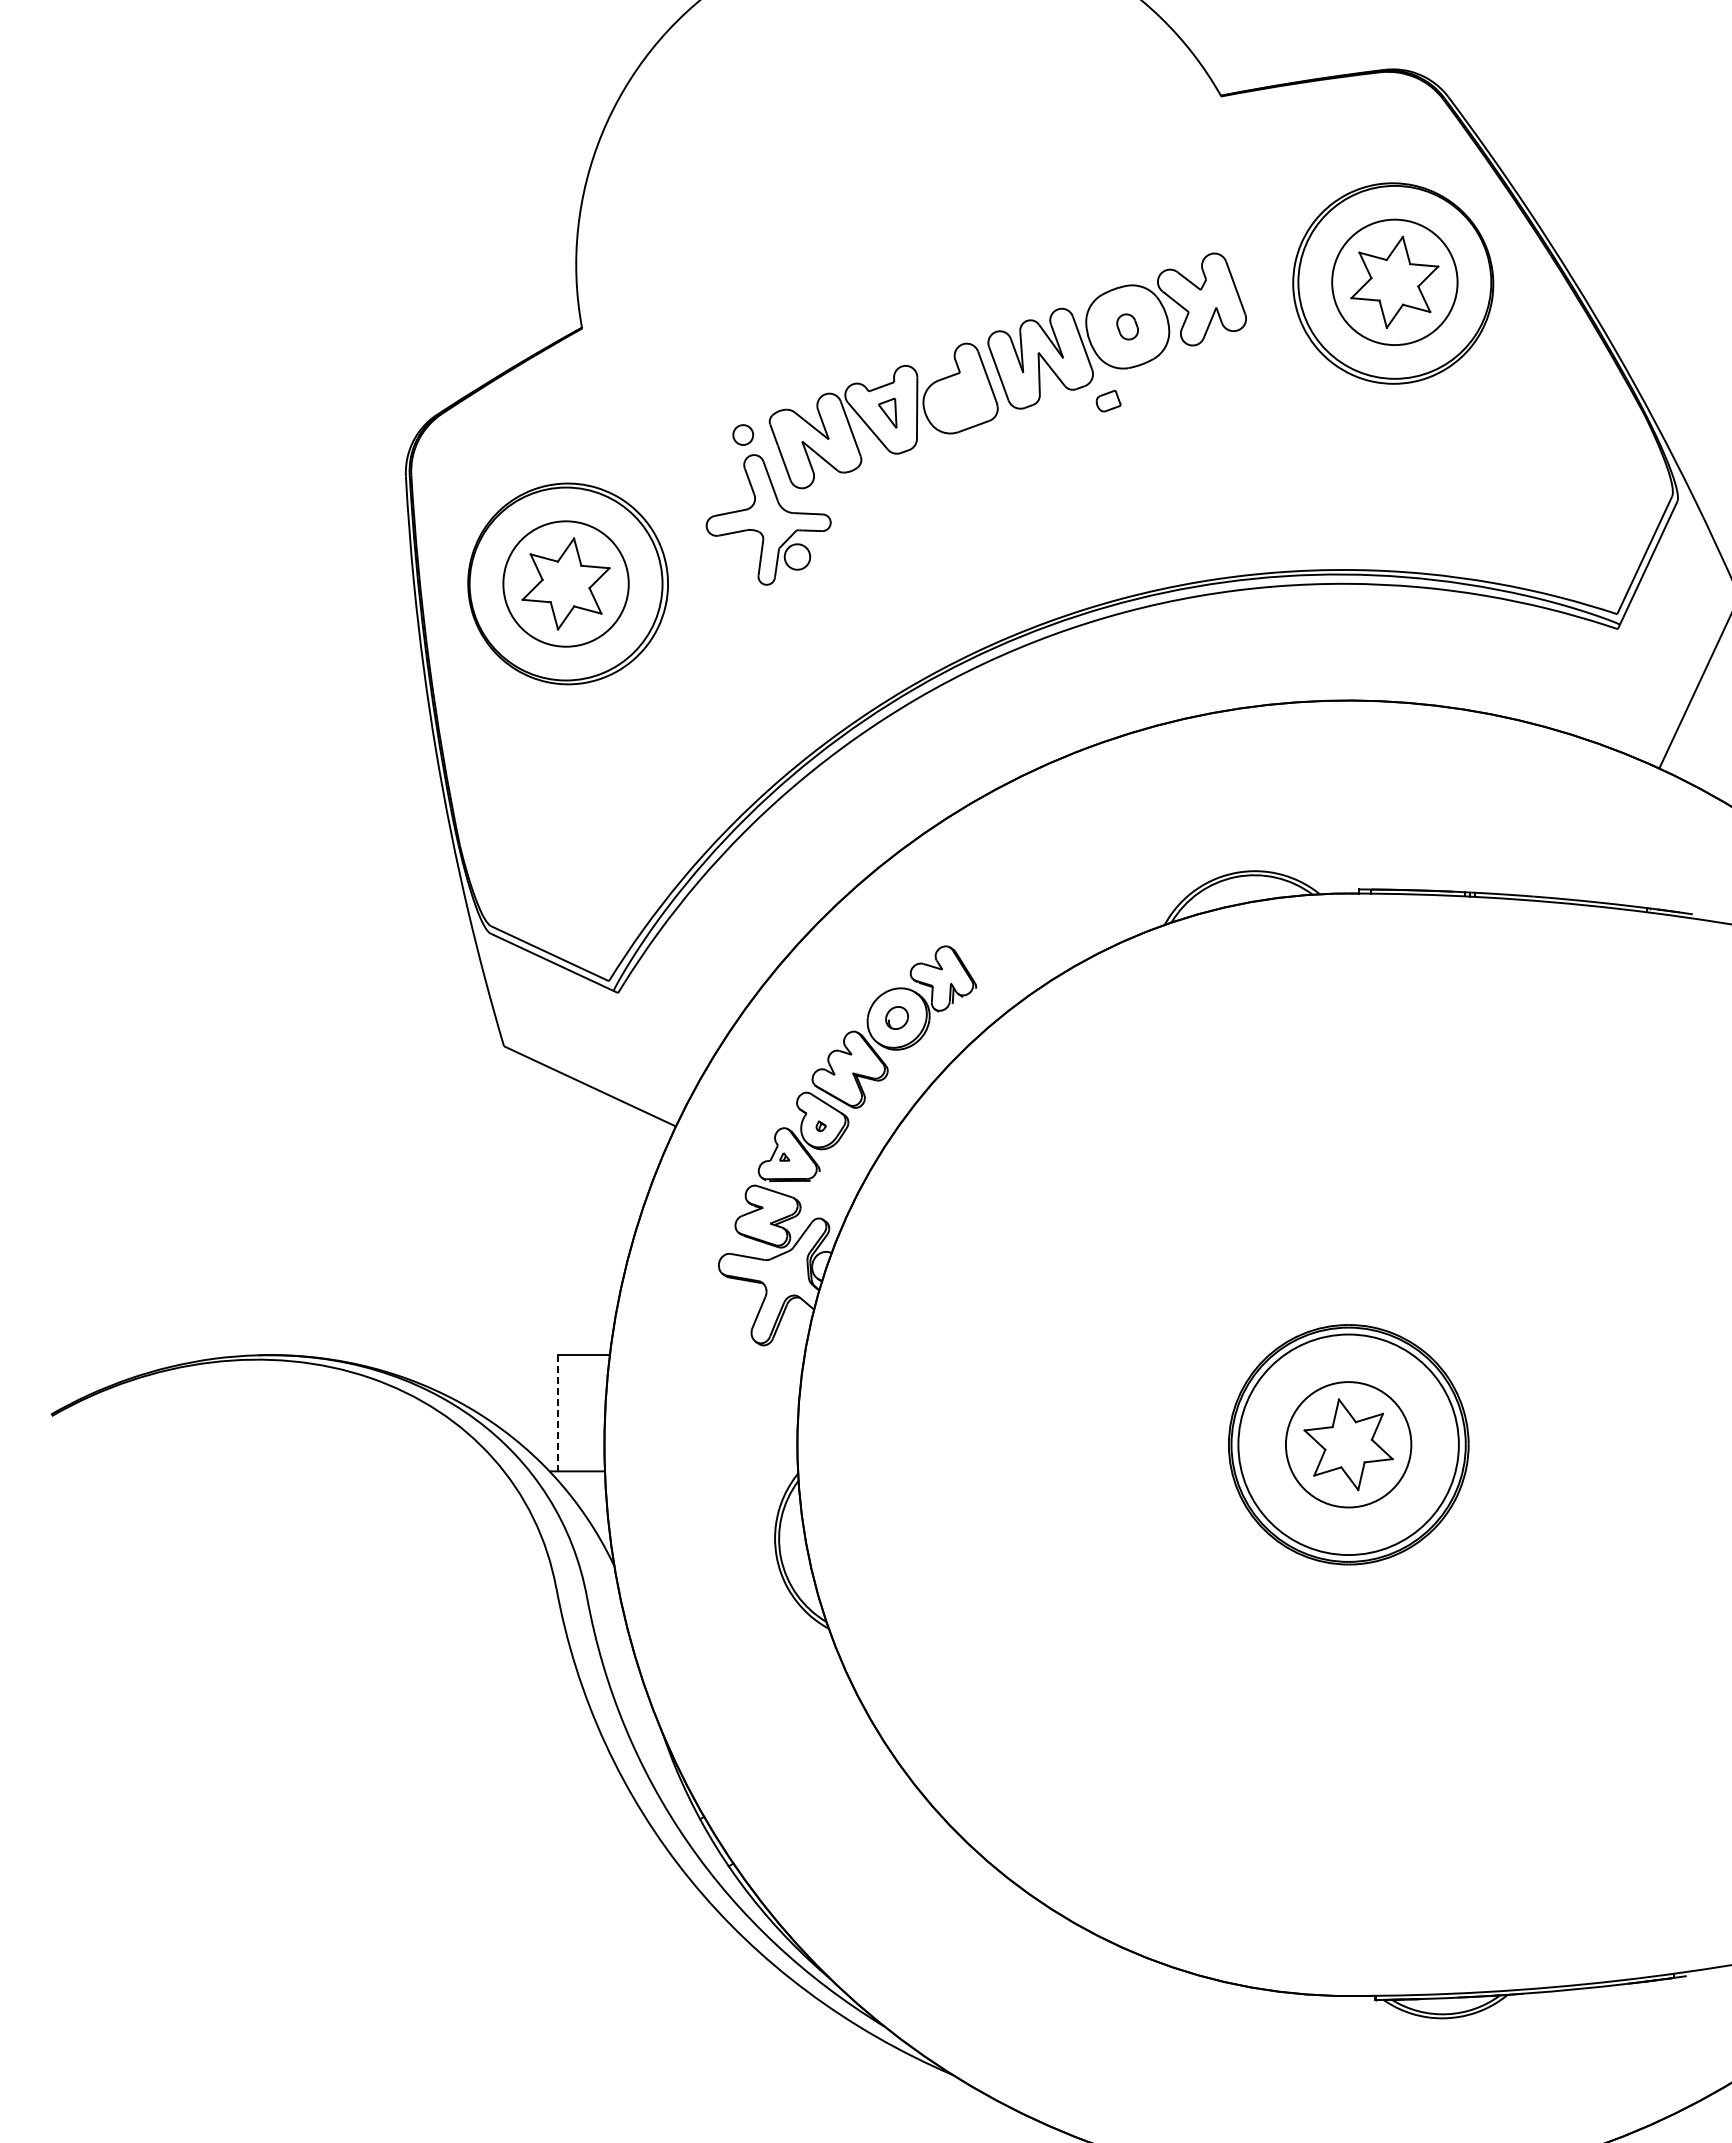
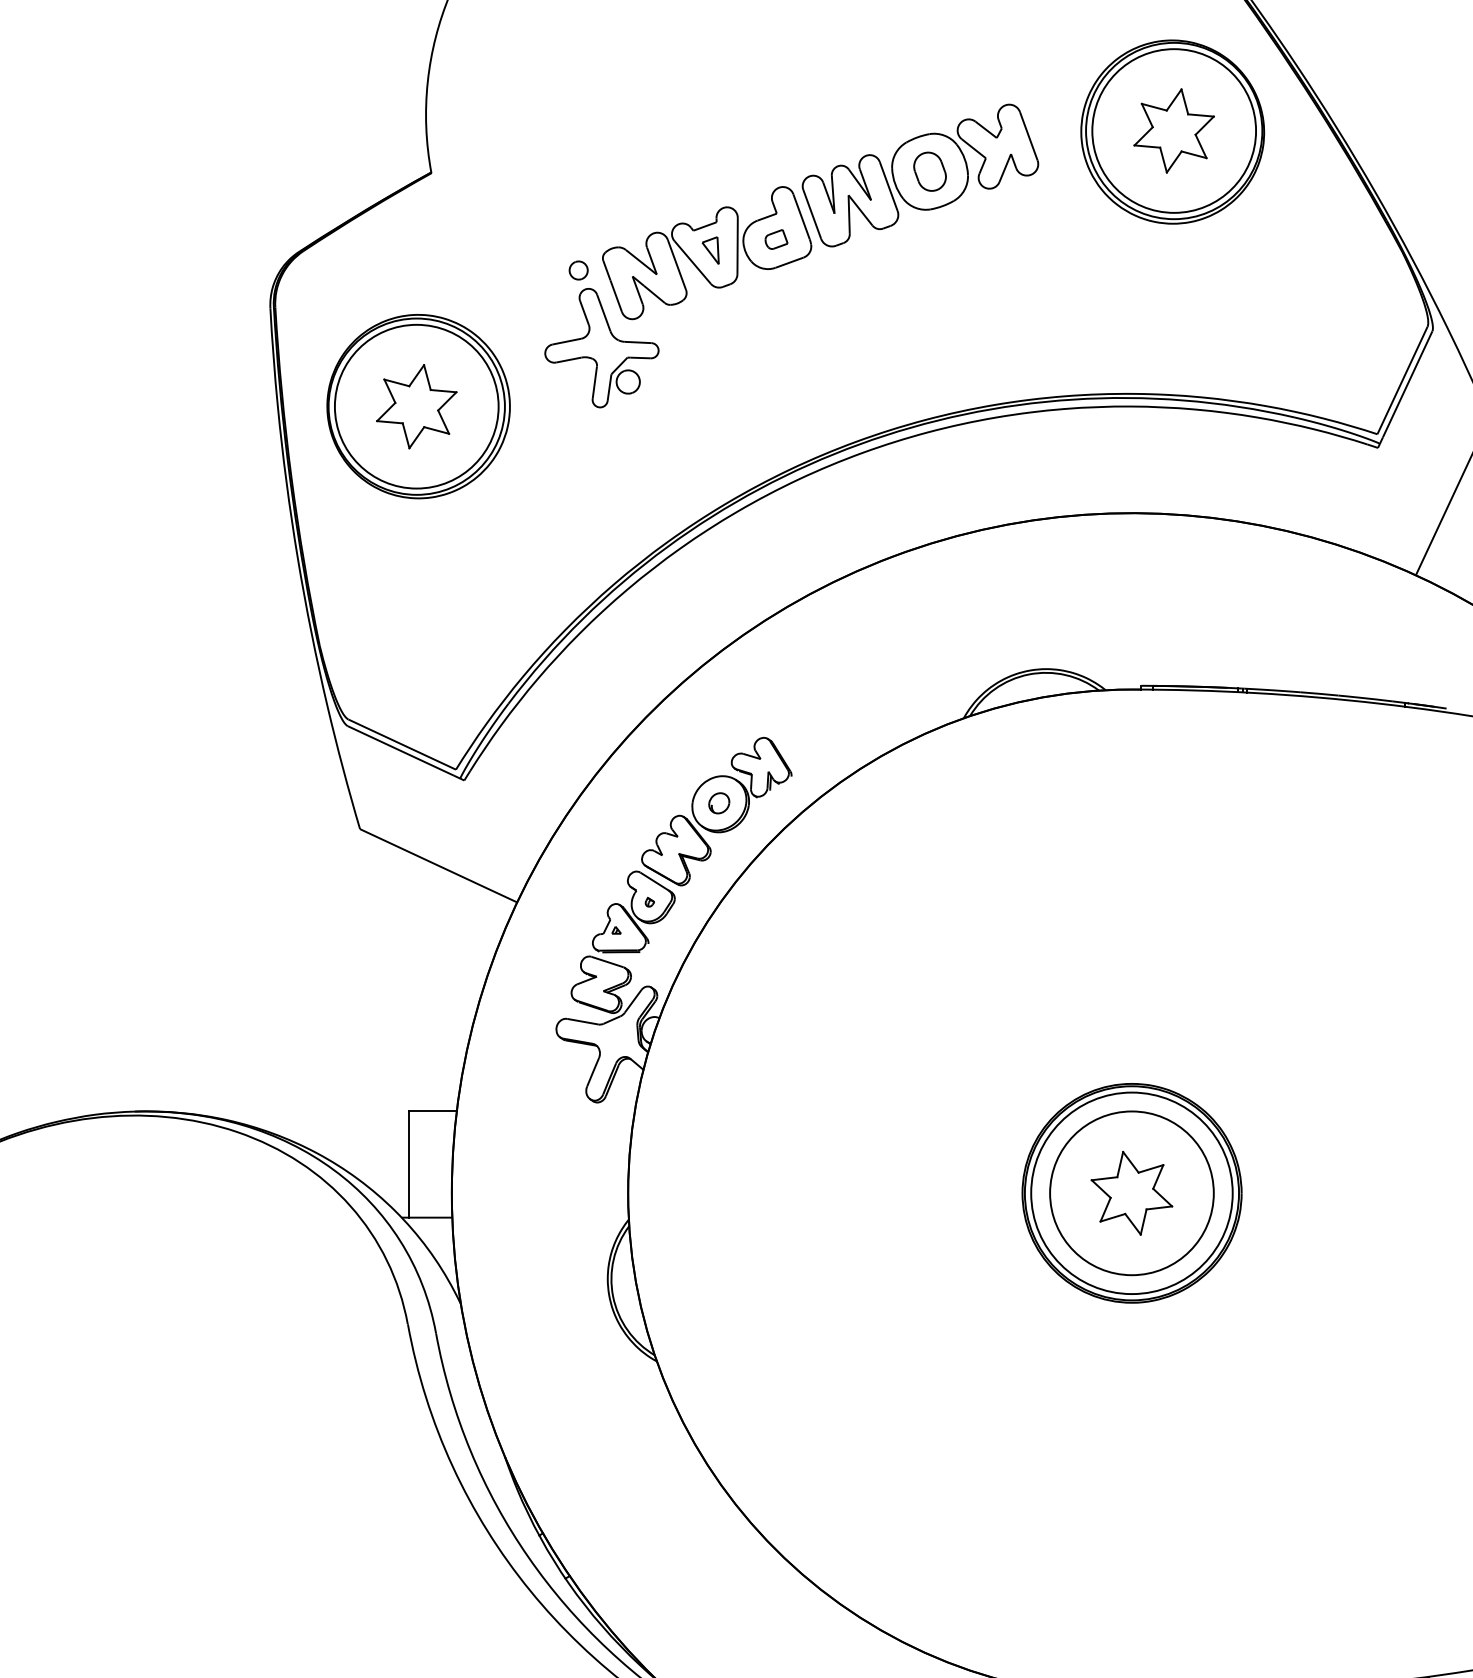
circle: (1394, 281) -> (1173, 130), size x1.43
part: (1127, 326) -> (929, 171), size x1.67
part: (1108, 400) -> (776, 238), moved
circle: (565, 583) -> (416, 406), size x1.43
line: (557, 1413) -> (408, 1164), dashed -> solid
circle: (1348, 1444) -> (1131, 1193), size x1.43

